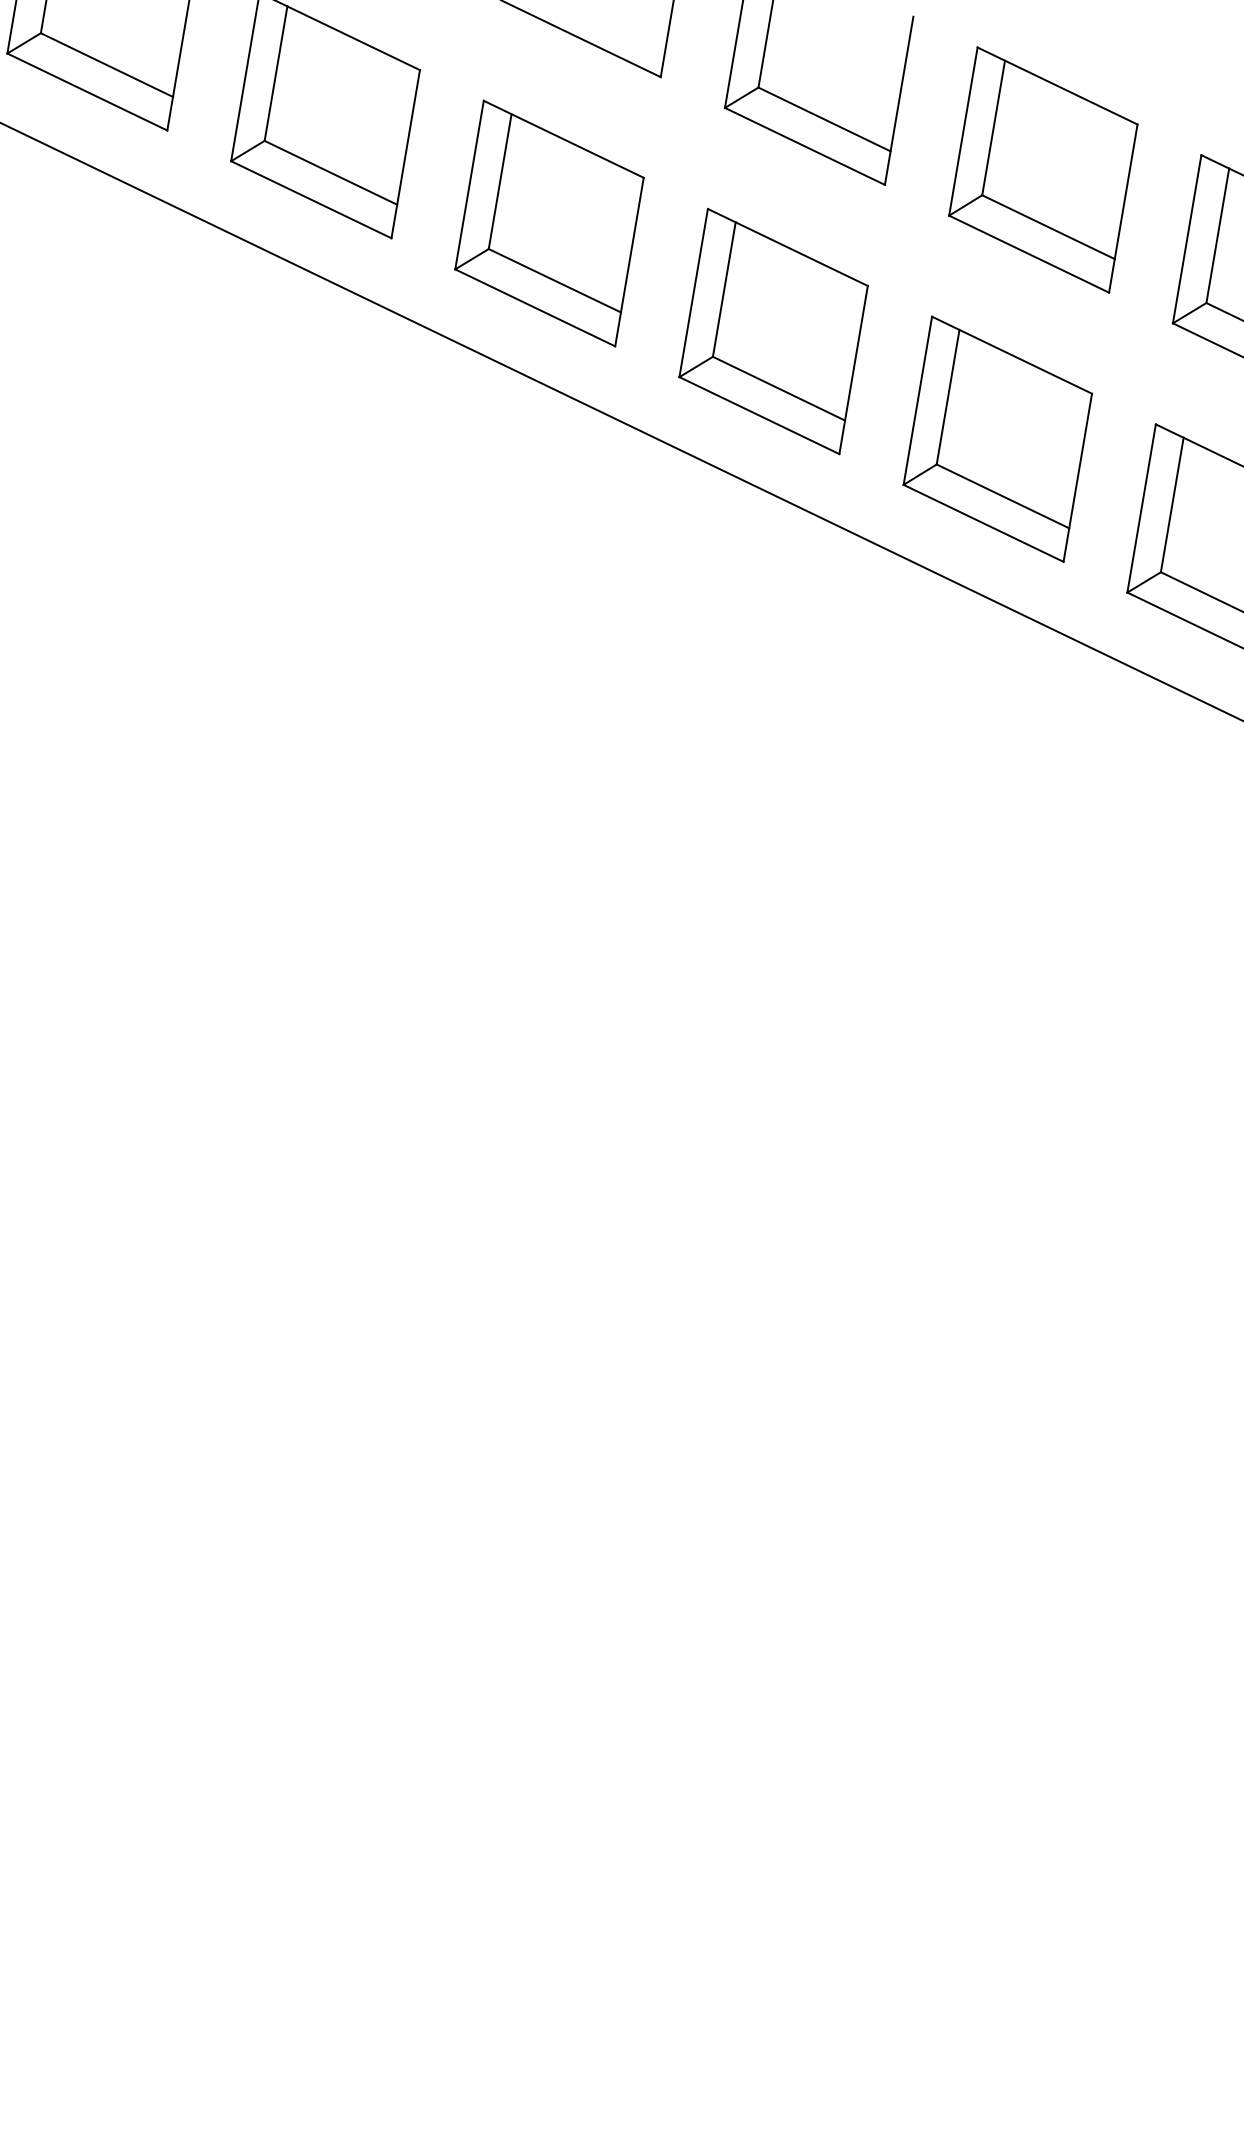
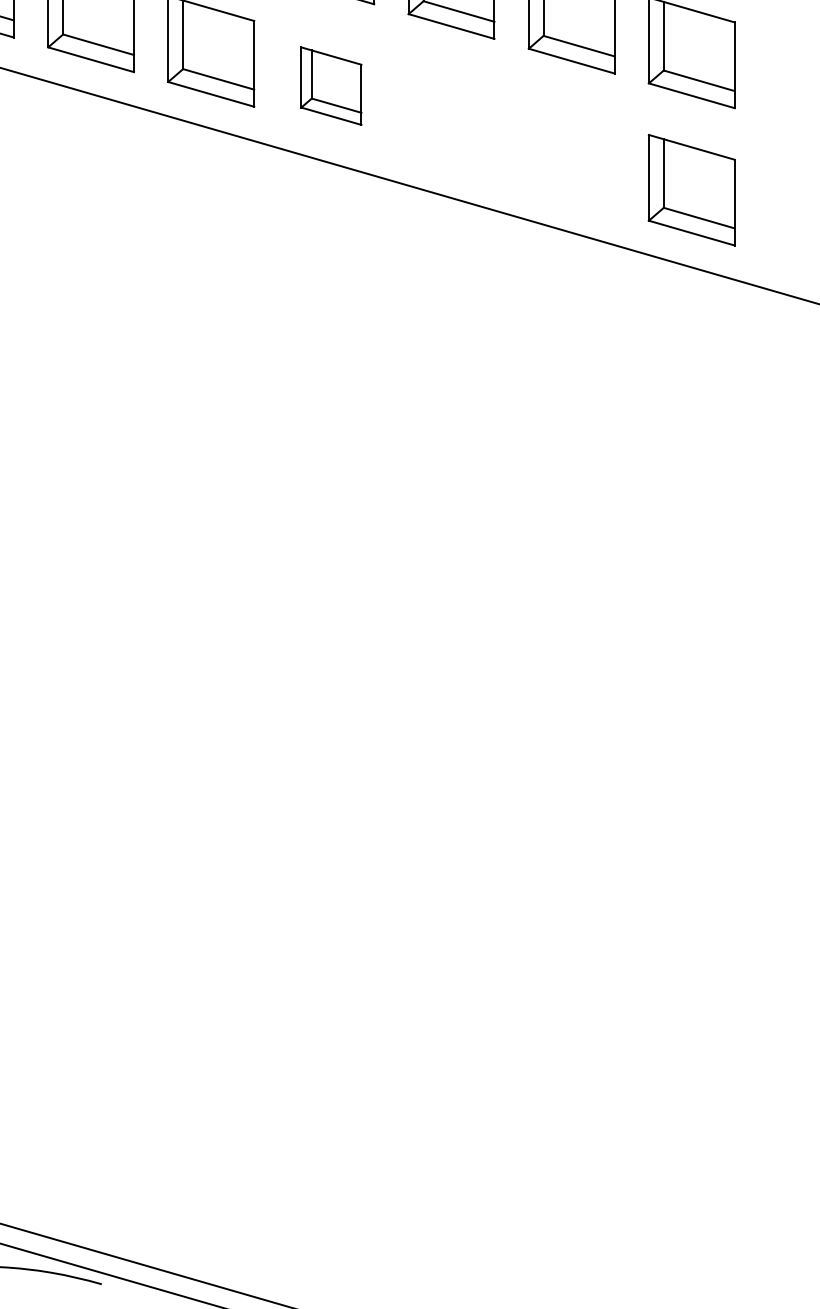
part: (550, 222) -> (331, 85), size x0.7
part: (773, 330) -> (451, 120), removed
part: (997, 438) -> (571, 155), removed

